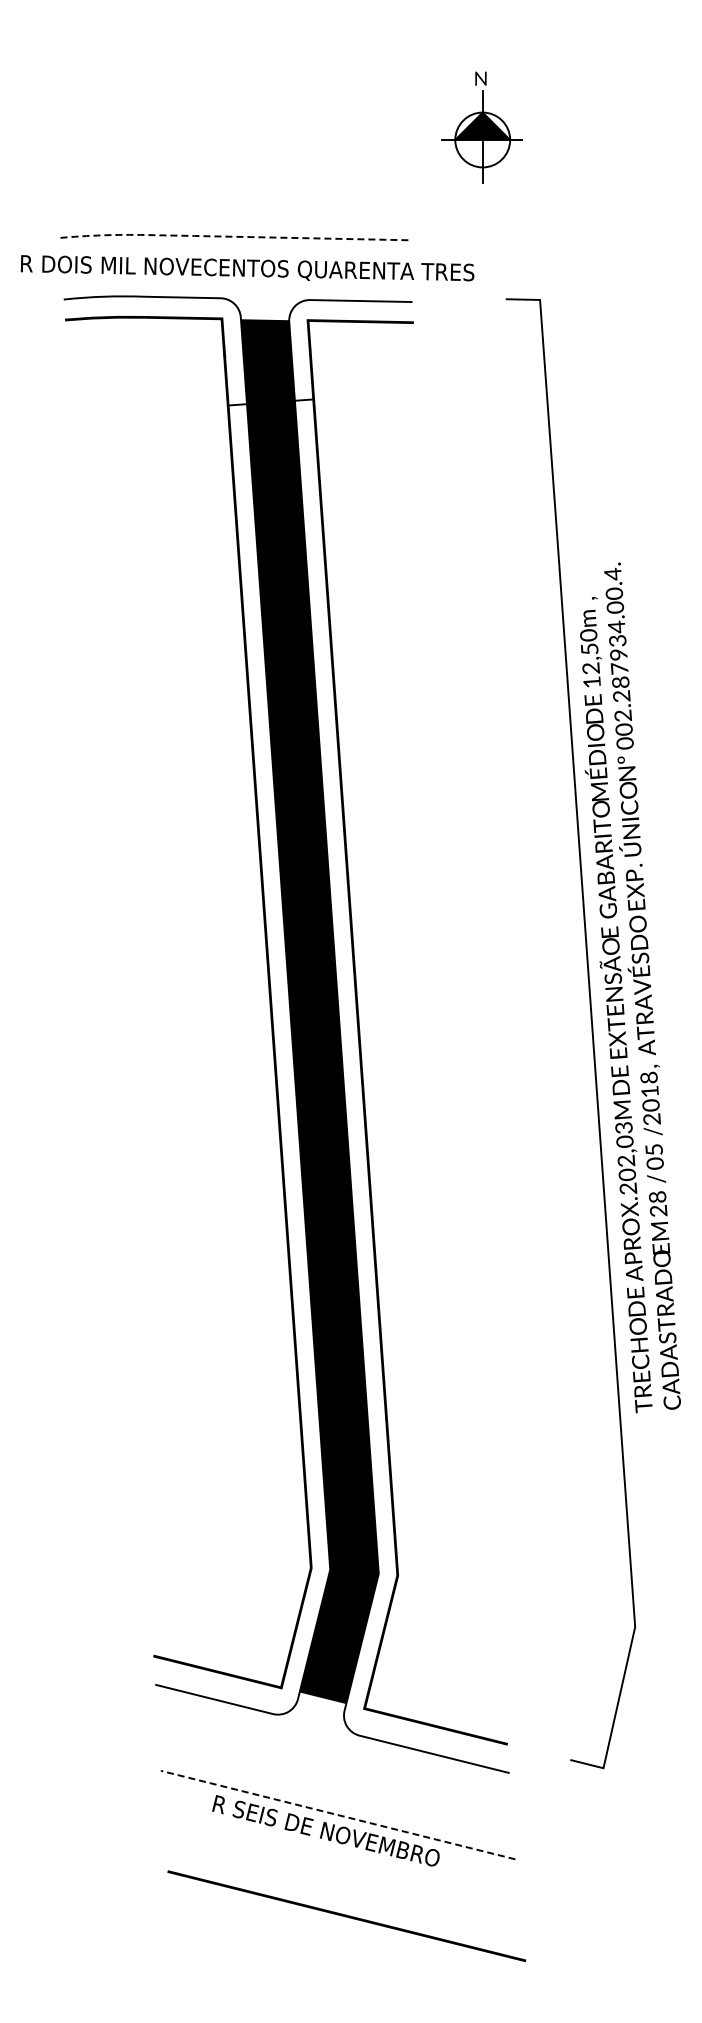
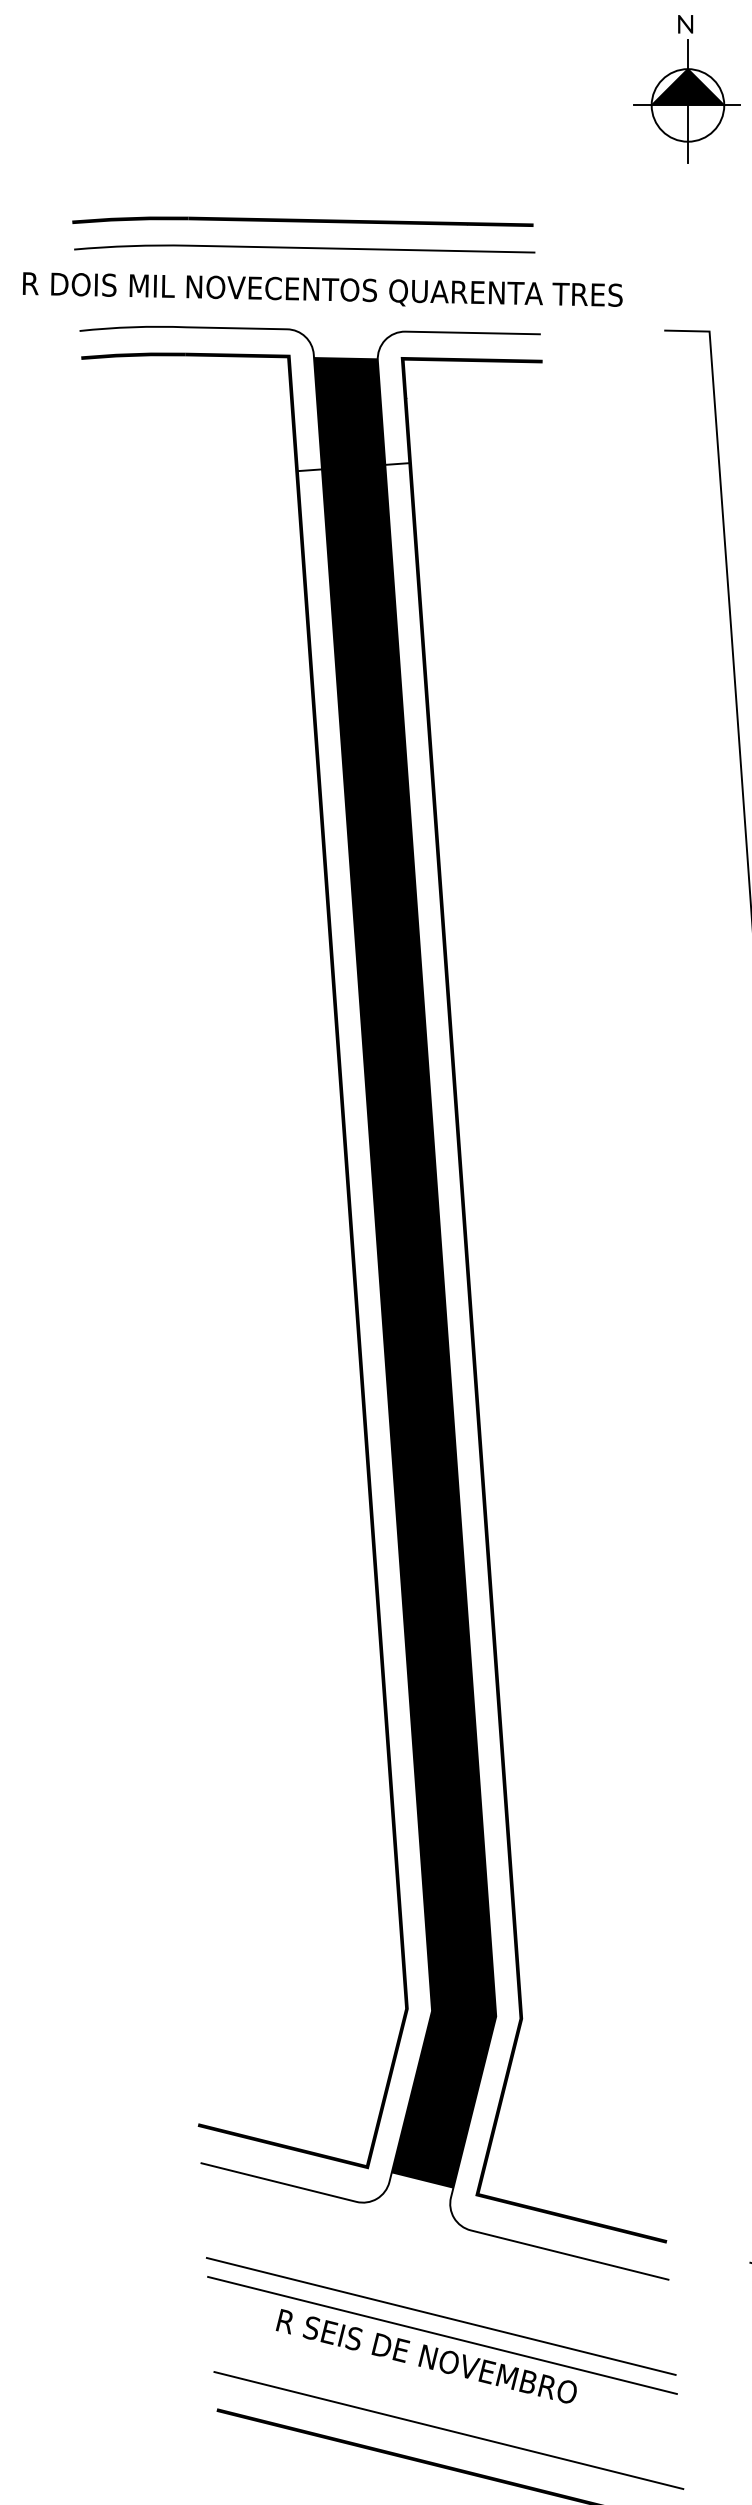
part: (481, 127) -> (686, 88), moved
part: (232, 216) -> (302, 221), added
line: (230, 236) -> (300, 247), dashed -> solid
line: (337, 1800) -> (441, 2316), added
line: (338, 1815) -> (442, 2336), dashed -> solid
line: (342, 1886) -> (448, 2429), added

